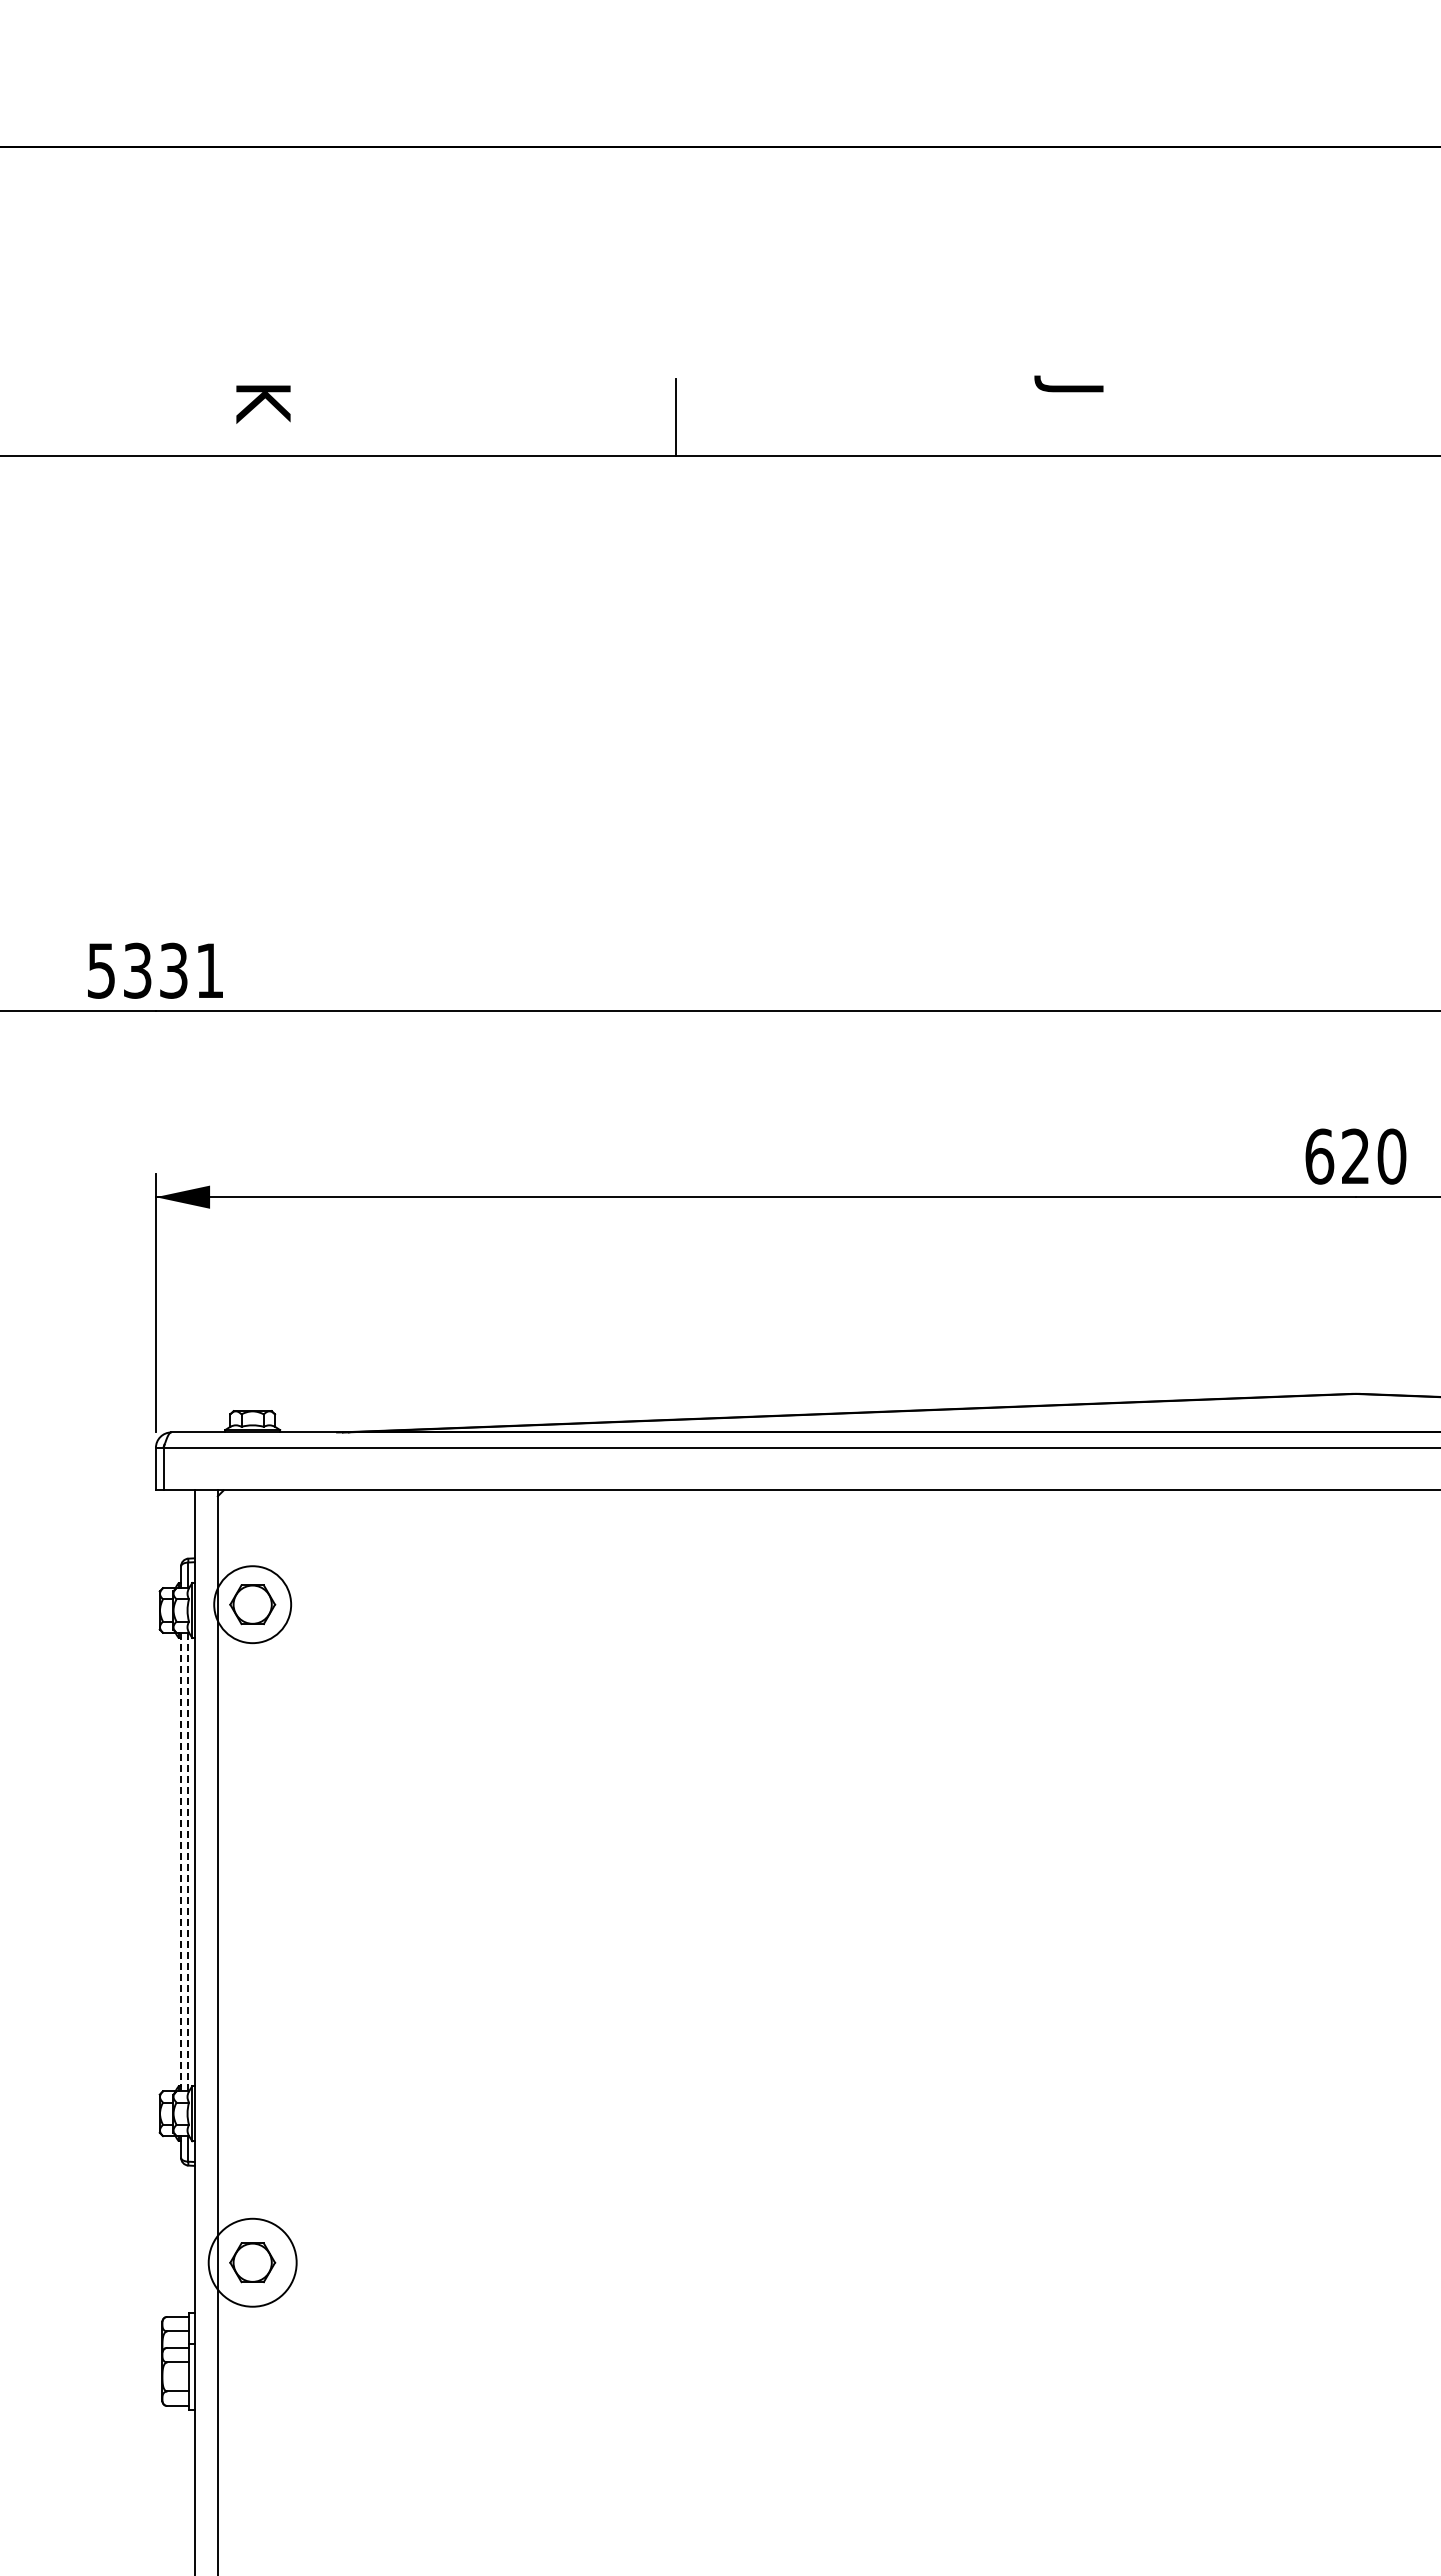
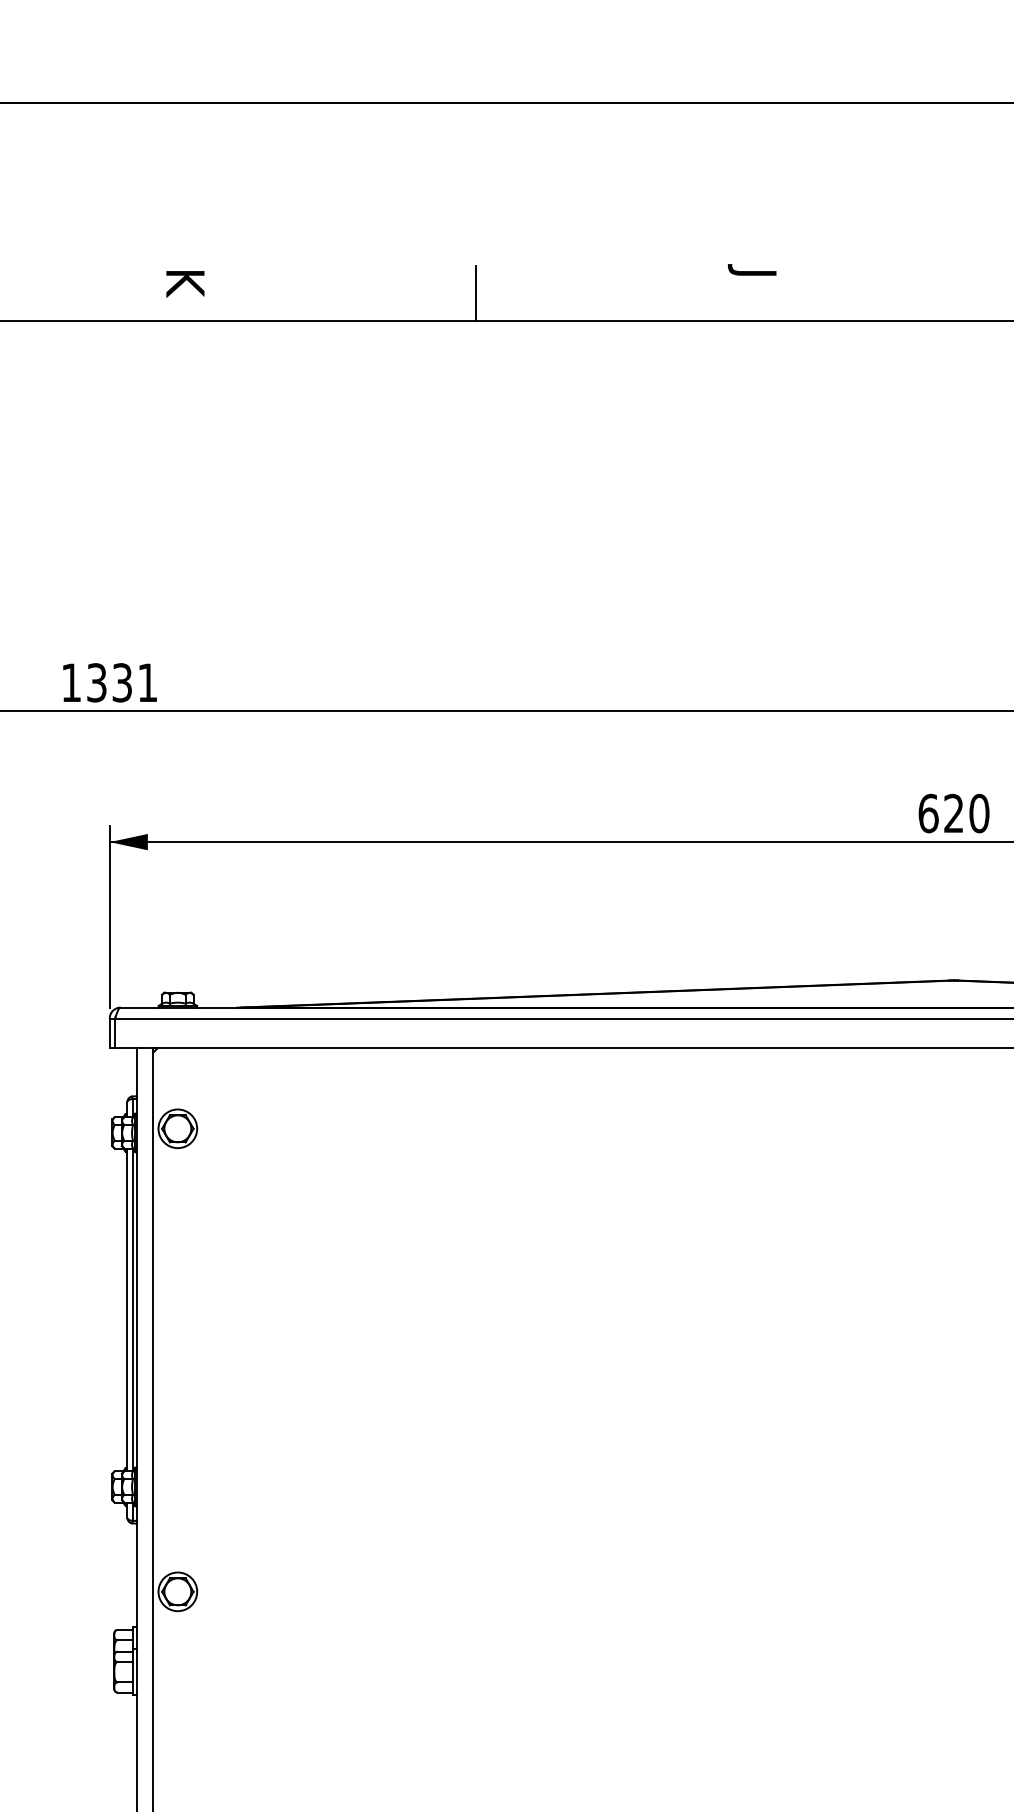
text: (101, 970) -> (71, 682), 5331 -> 1331
circle: (252, 1604) -> (177, 1128), size x0.71
line: (181, 1861) -> (127, 1309), dashed -> solid
line: (188, 1861) -> (132, 1309), dashed -> solid
circle: (252, 2262) -> (177, 1591), size x0.62

